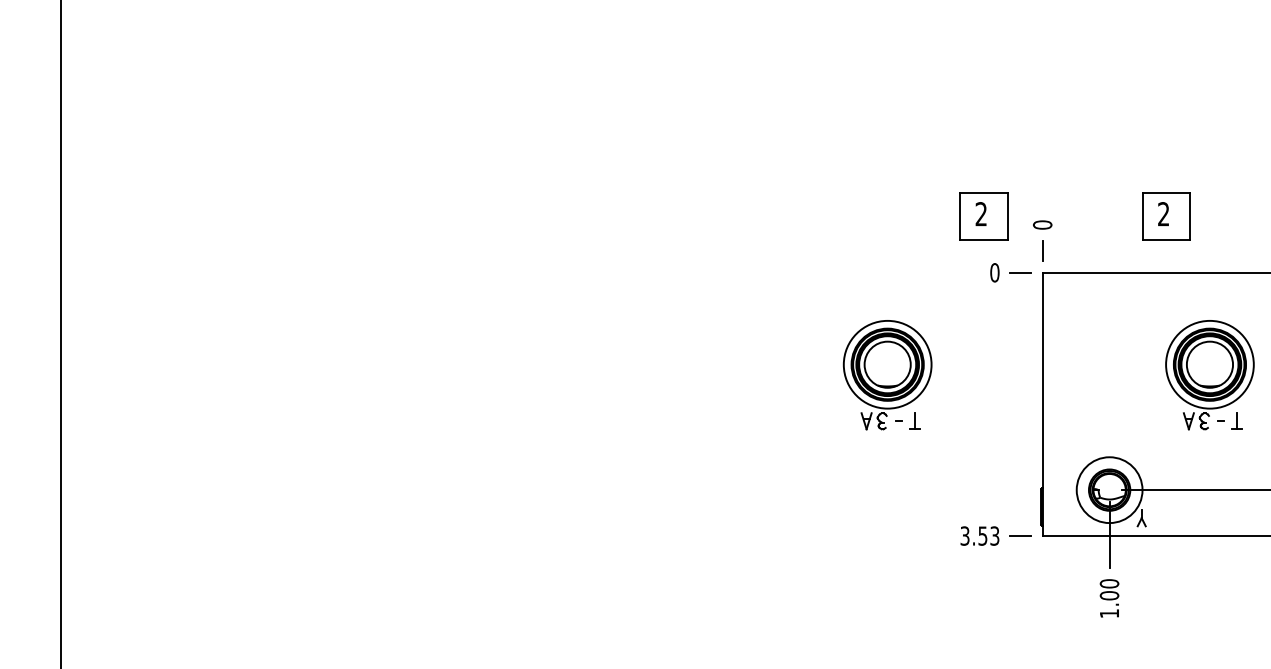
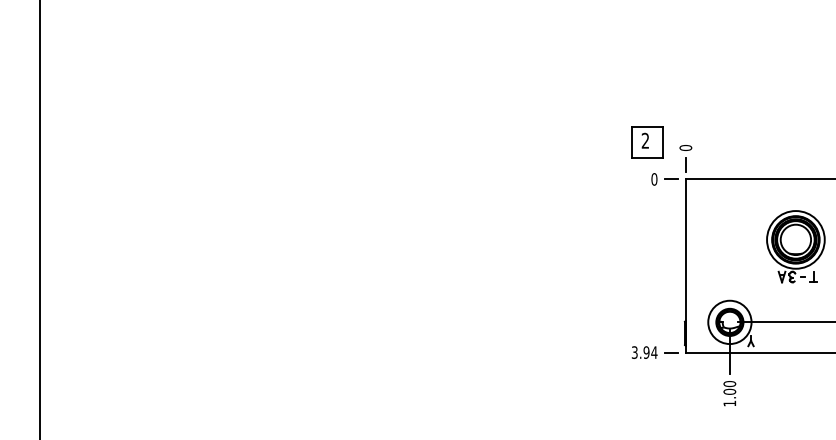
part: (1166, 216) -> (767, 142), removed
part: (887, 374) -> (583, 246), removed
text: (988, 535) -> (650, 352), 3.53 -> 3.94

